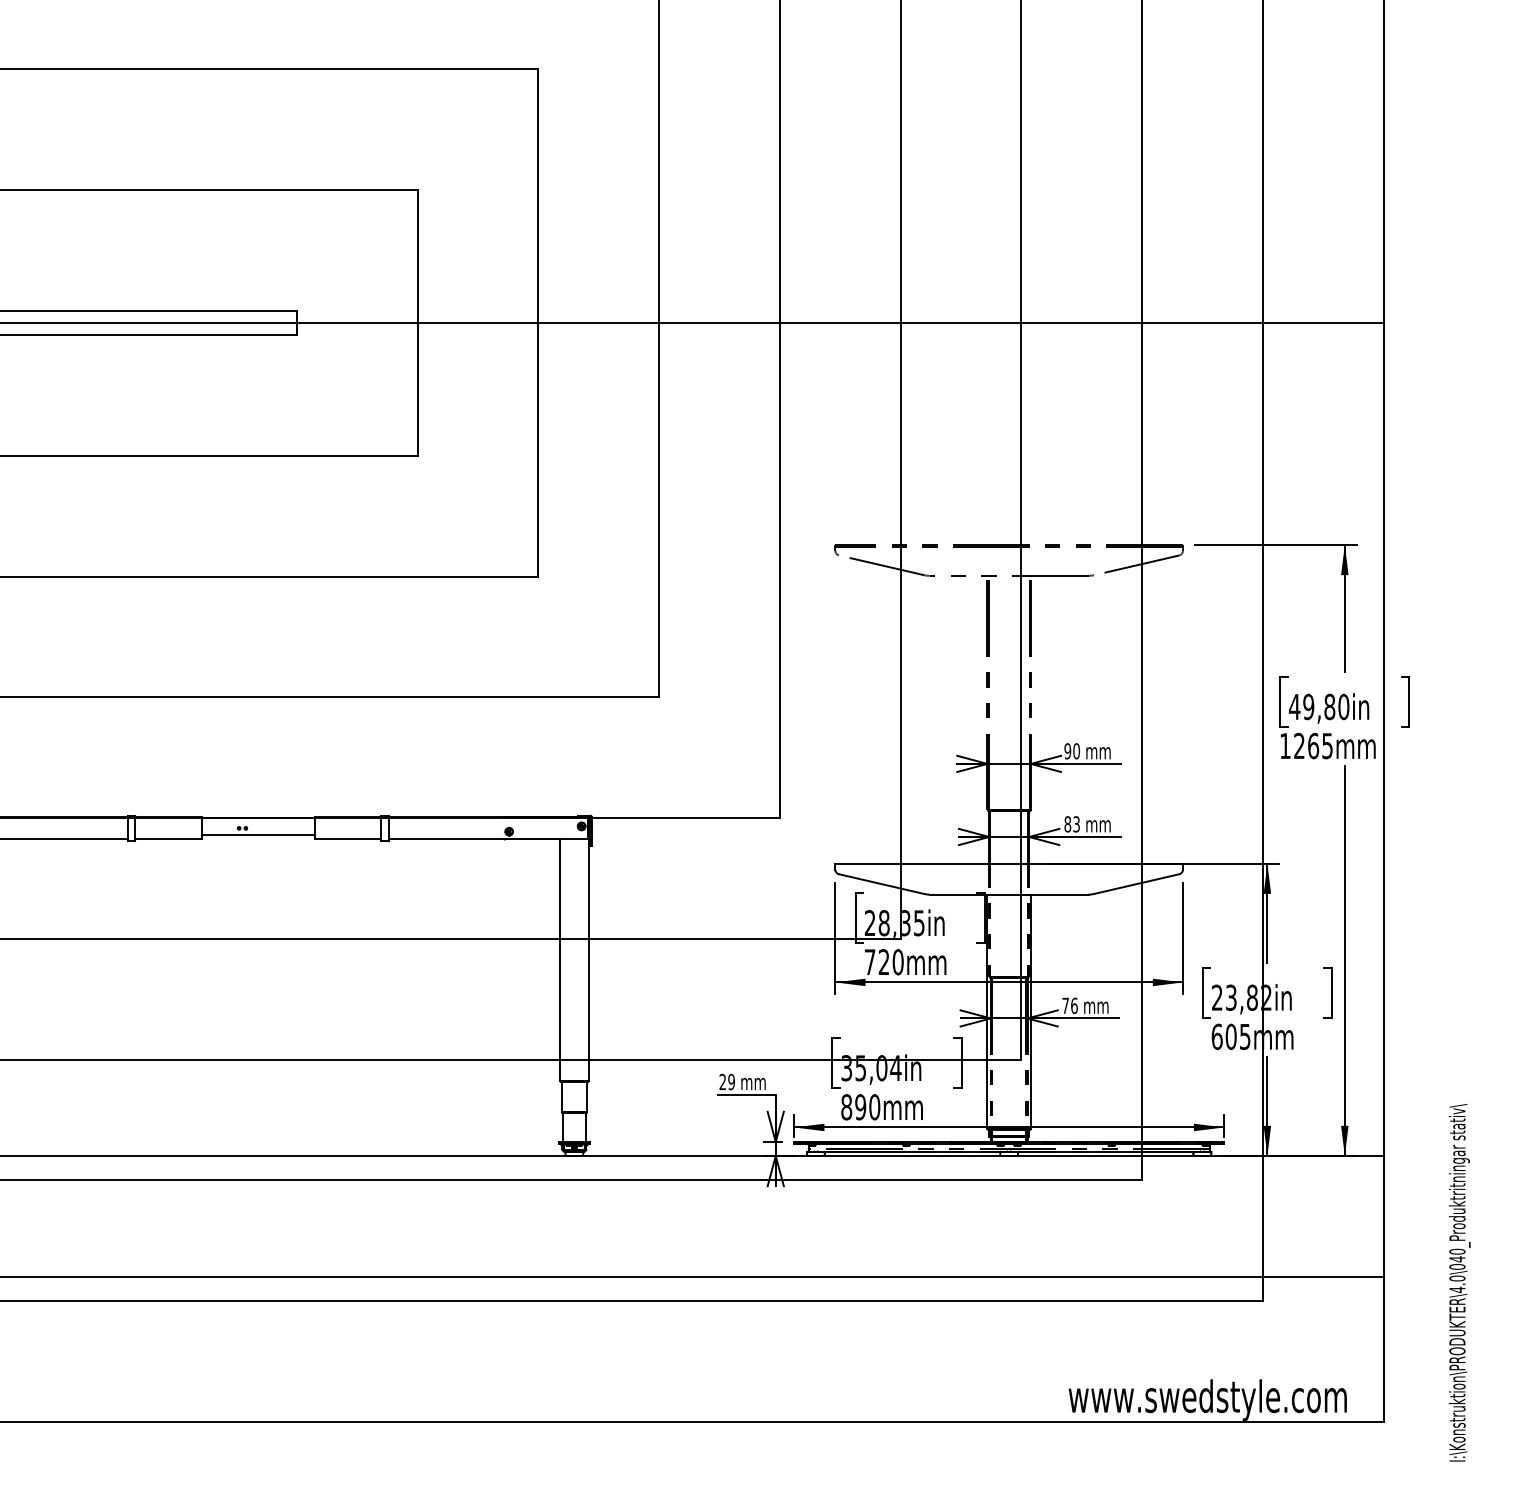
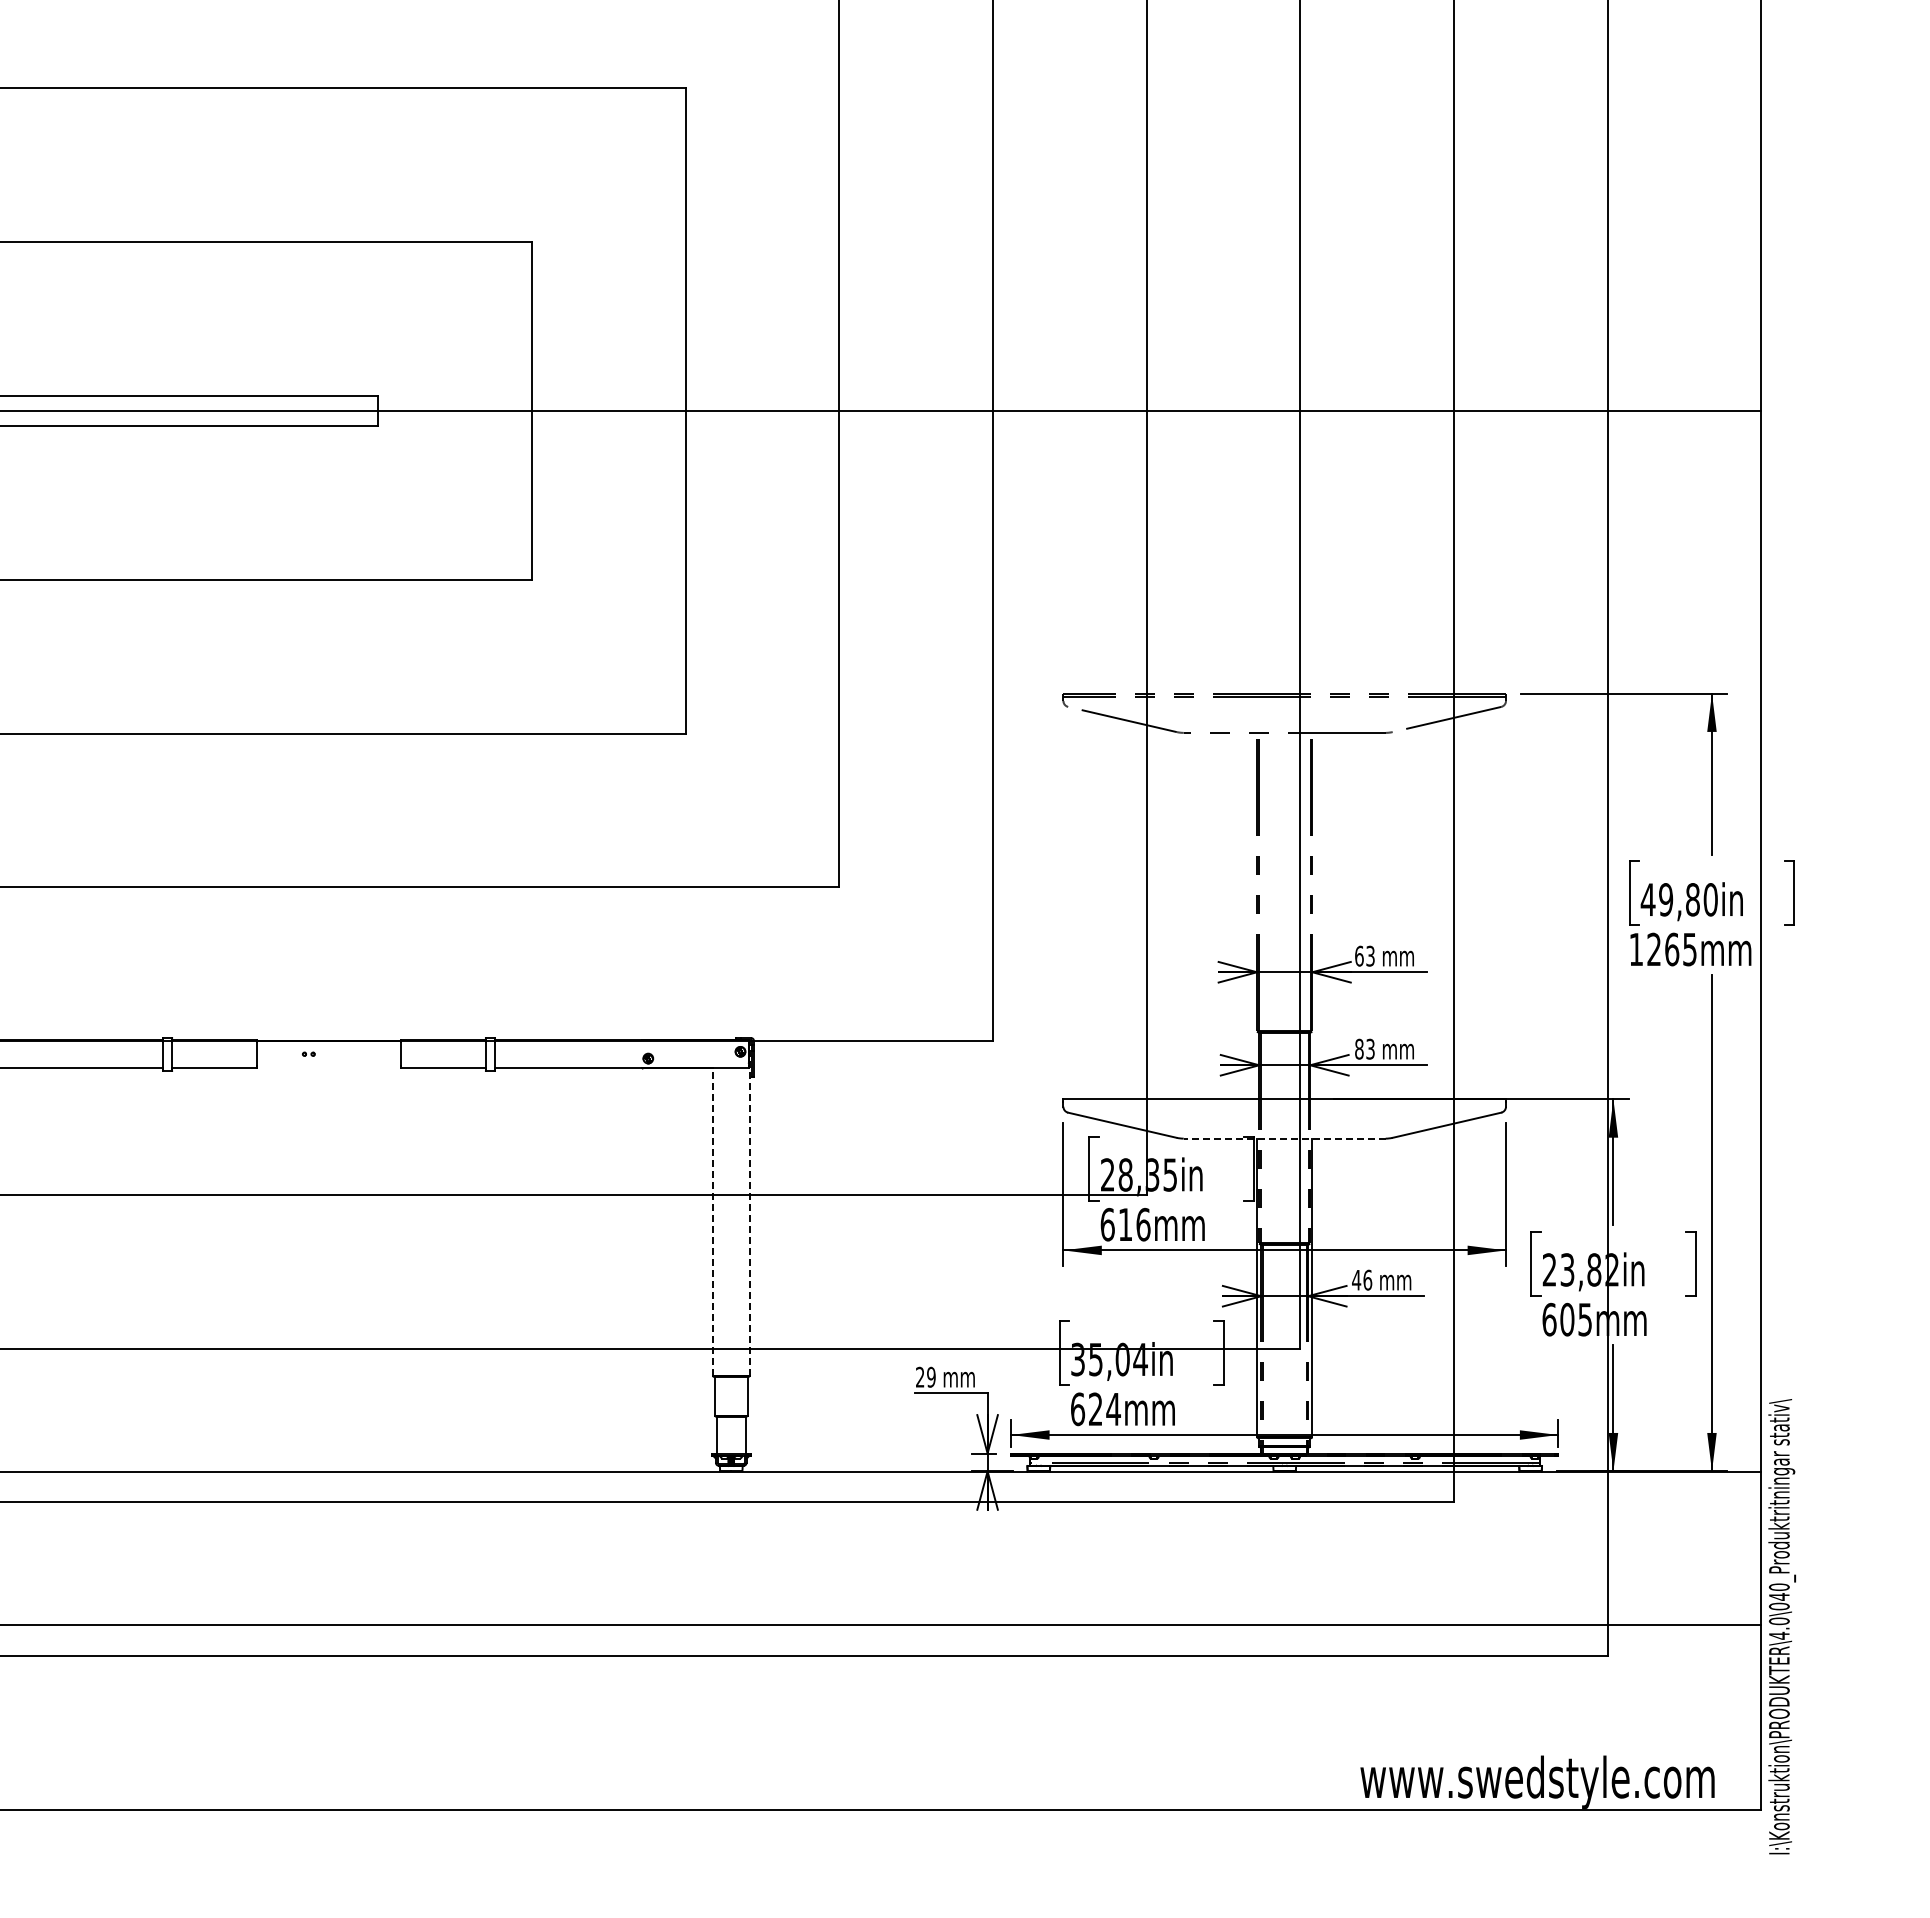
text: (1071, 750) -> (1364, 955), 90 -> 63
line: (257, 834) -> (328, 1062), removed
line: (1008, 894) -> (1284, 1138), solid -> dashed
line: (588, 949) -> (749, 1208), solid -> dashed
line: (559, 959) -> (712, 1221), solid -> dashed
text: (884, 962) -> (1125, 1224), 720mm -> 616mm
text: (1065, 1006) -> (1356, 1280), 76 -> 46
text: (860, 1107) -> (1095, 1409), 890mm -> 624mm
text: (1459, 1282) -> (1781, 1626), moved

